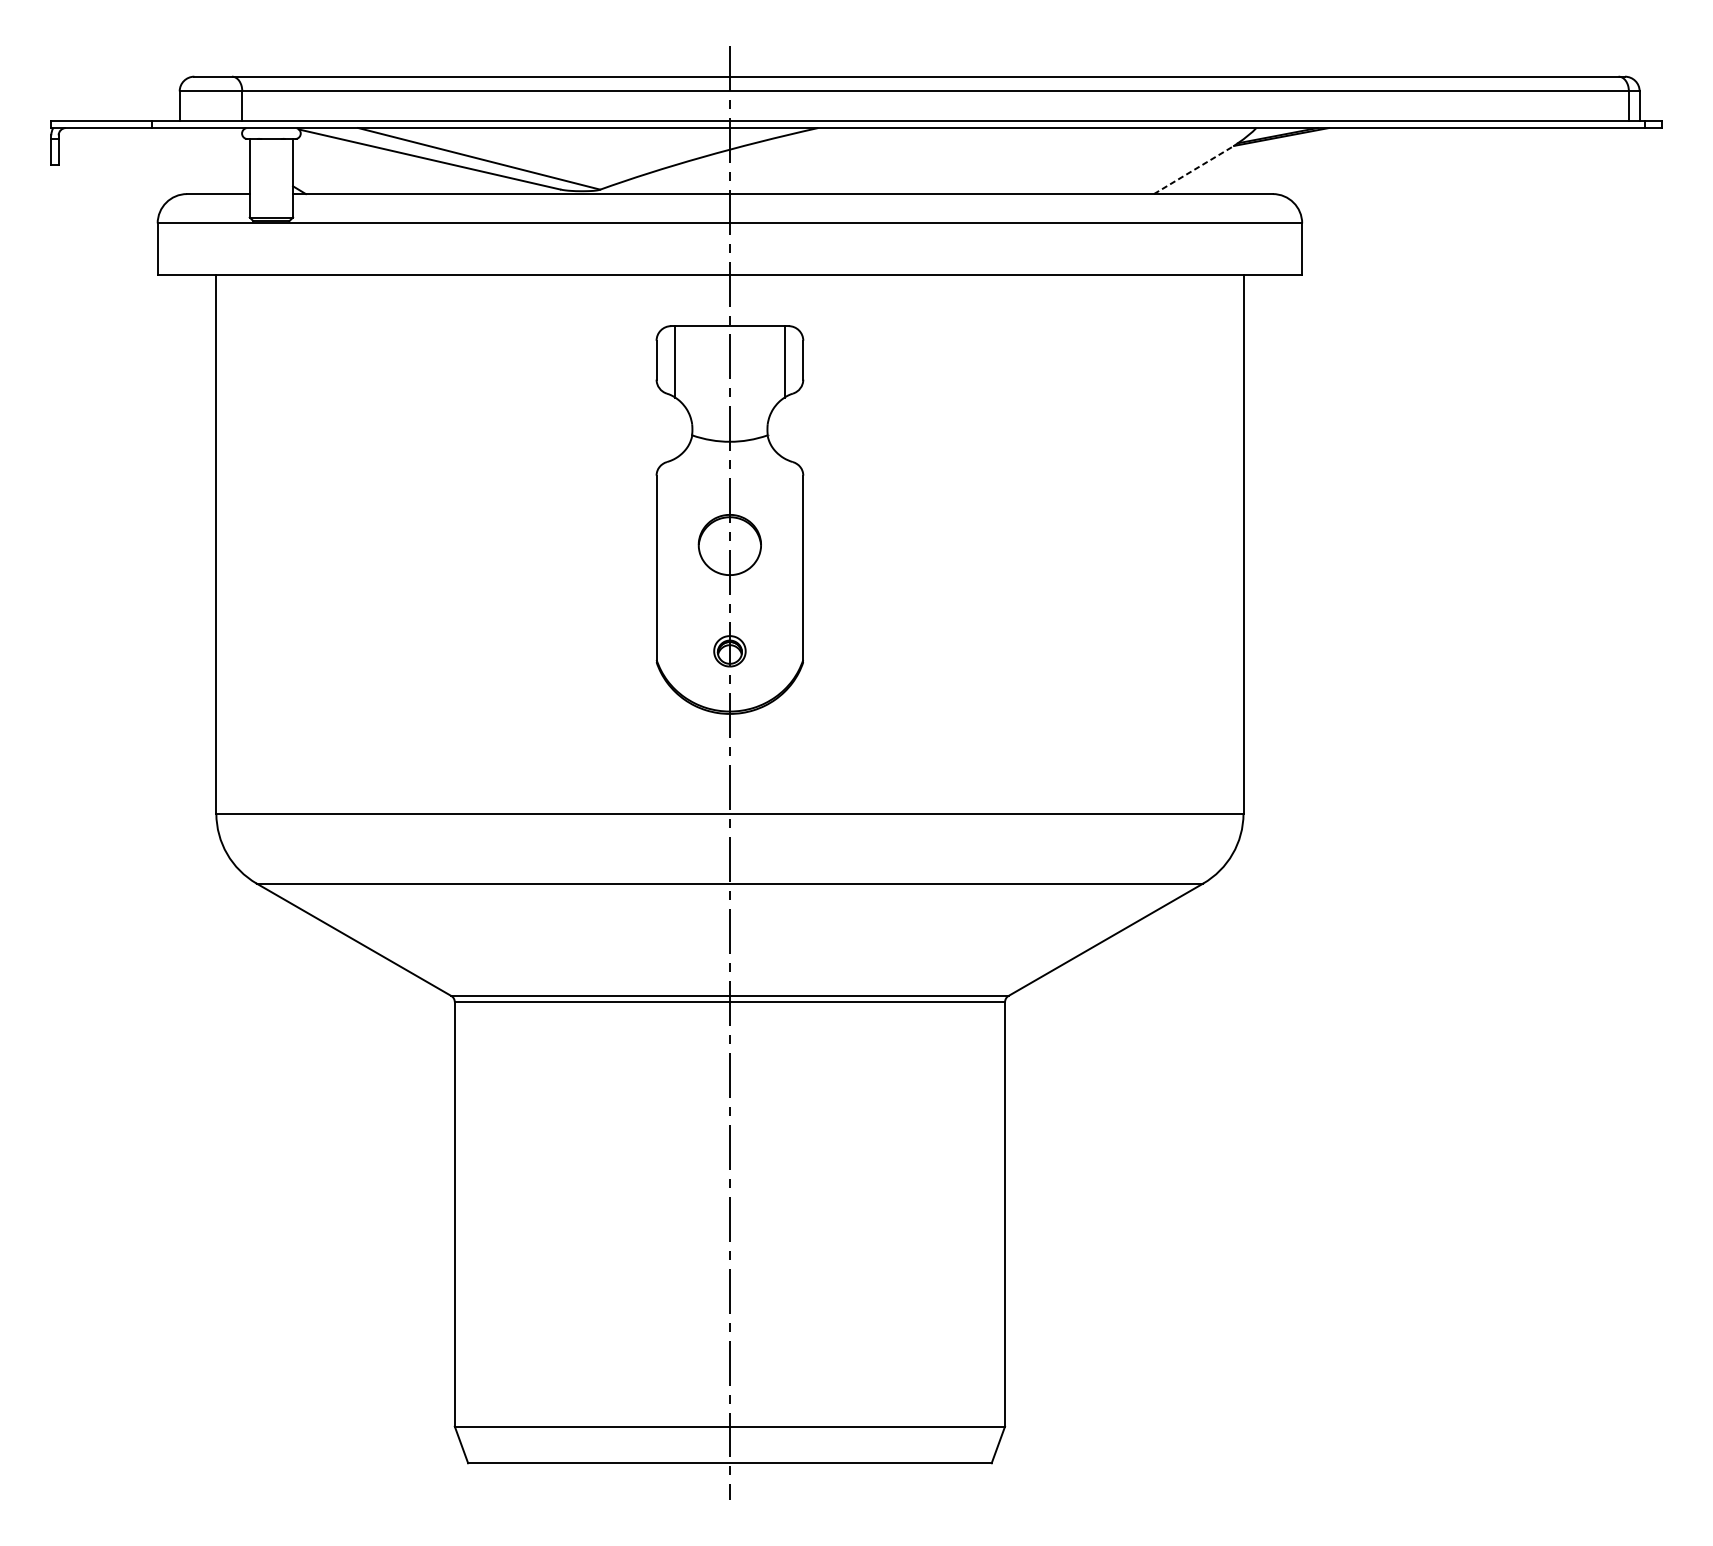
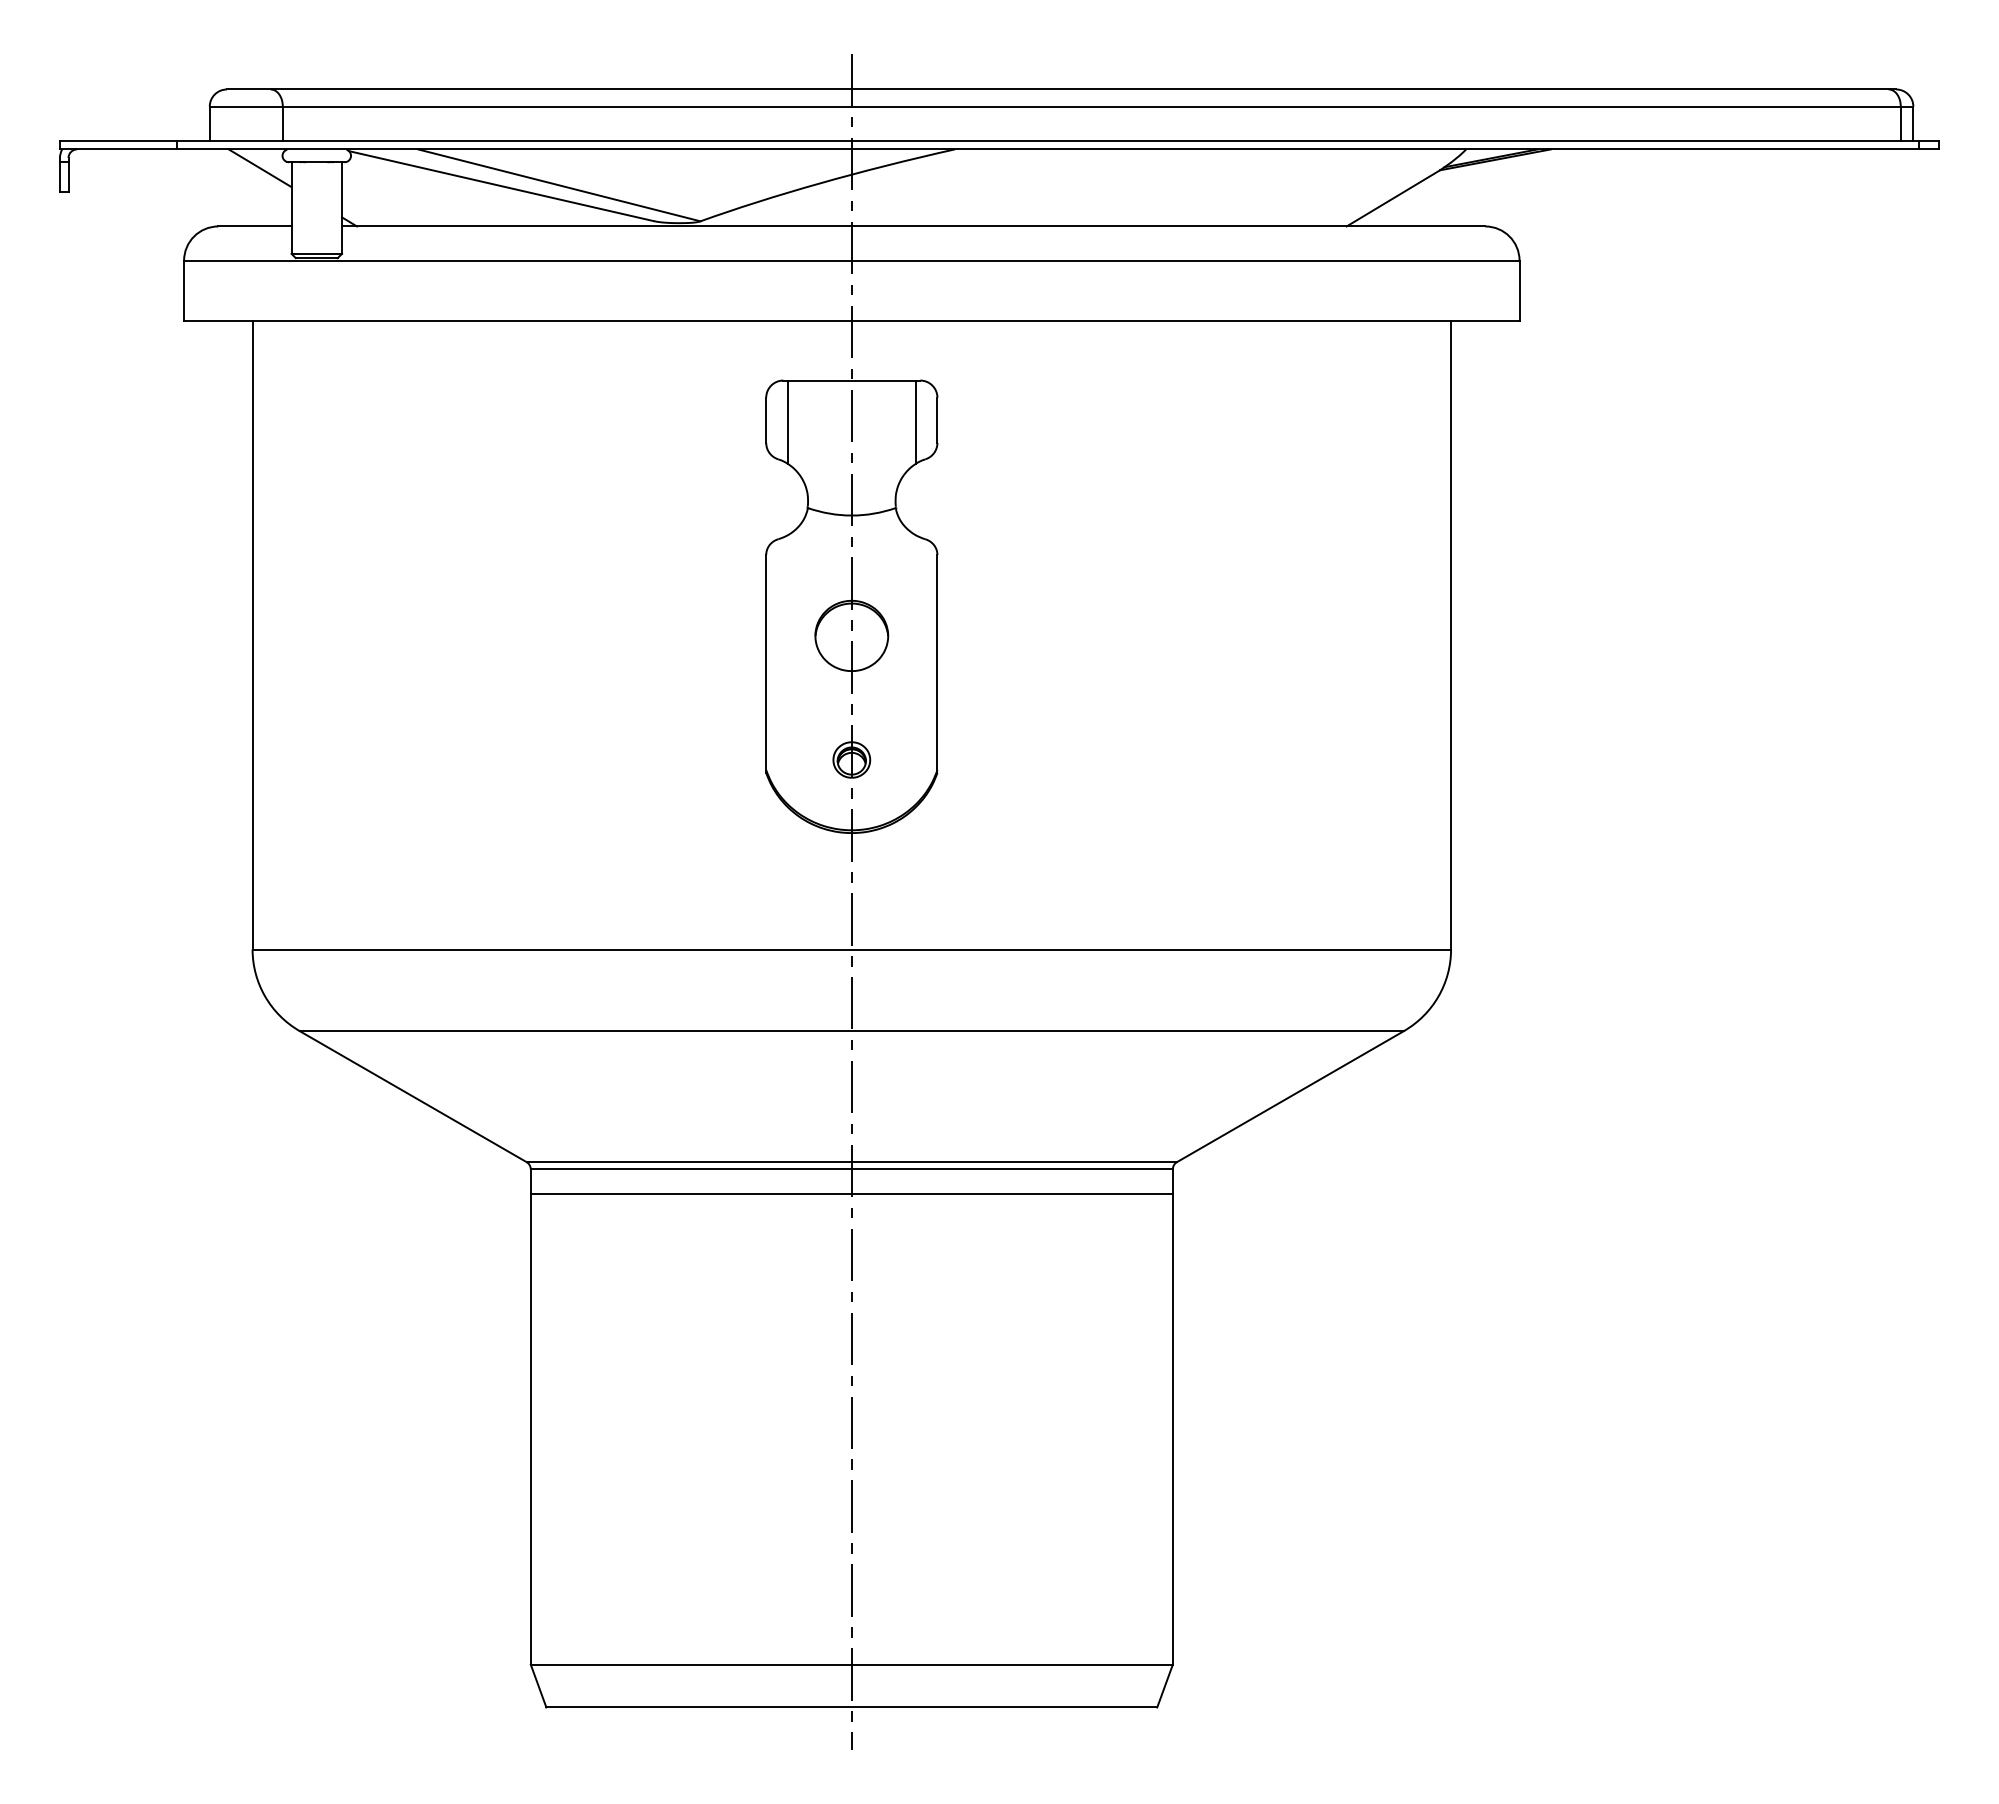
line: (222, 144) -> (259, 168), added
line: (1194, 170) -> (1393, 198), dashed -> solid
line: (729, 1022) -> (851, 1193), added

